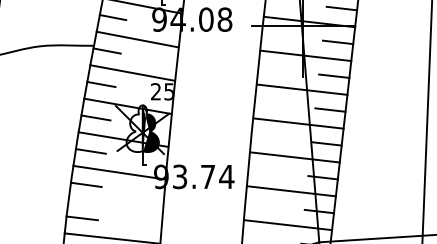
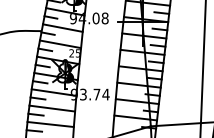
line: (114, 205) -> (51, 108), added

